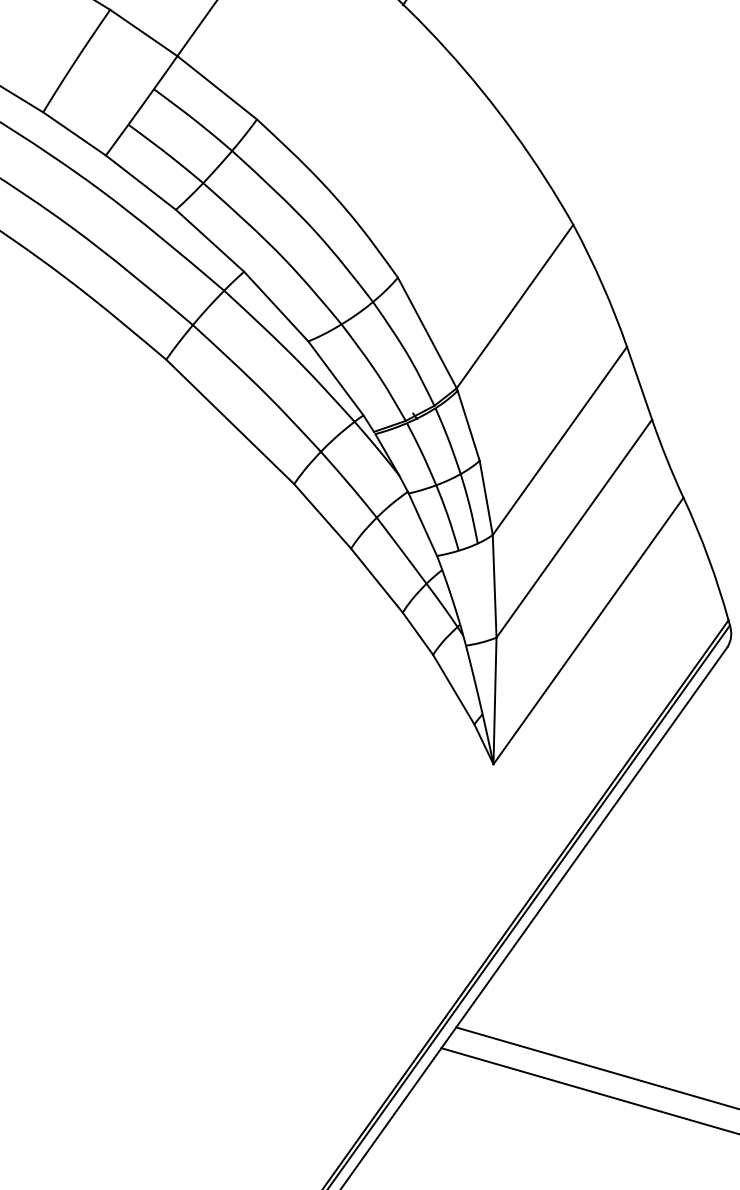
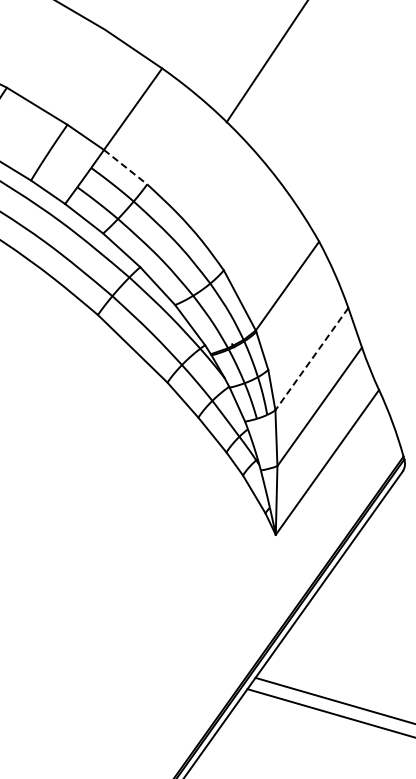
line: (216, 88) -> (125, 167), solid -> dashed
line: (559, 441) -> (311, 359), solid -> dashed

